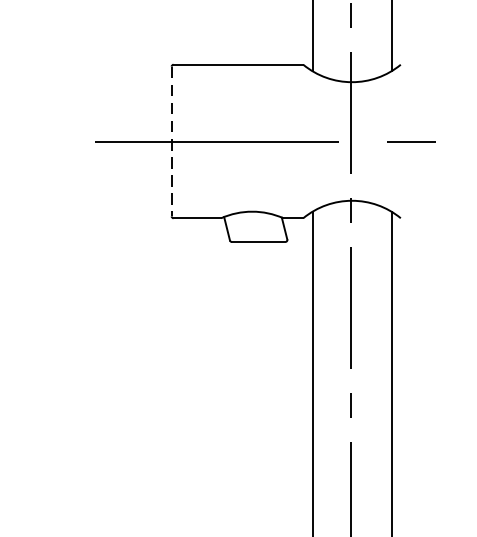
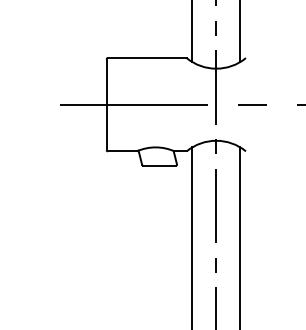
line: (171, 142) -> (106, 105), dashed -> solid

